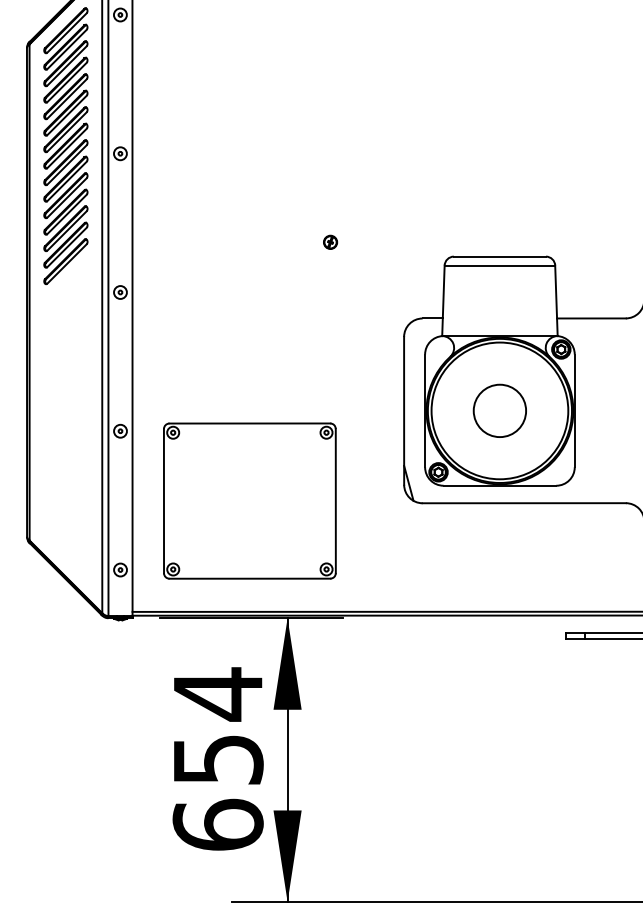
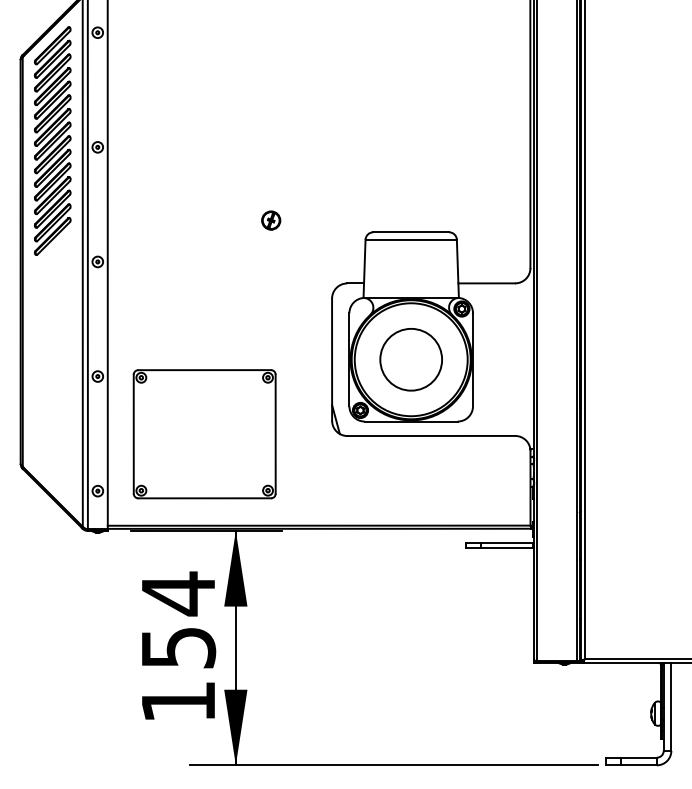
part: (330, 242) -> (271, 220), size x1.67
circle: (500, 410) -> (411, 359), size x1.43
text: (218, 824) -> (178, 701), 654 -> 154

